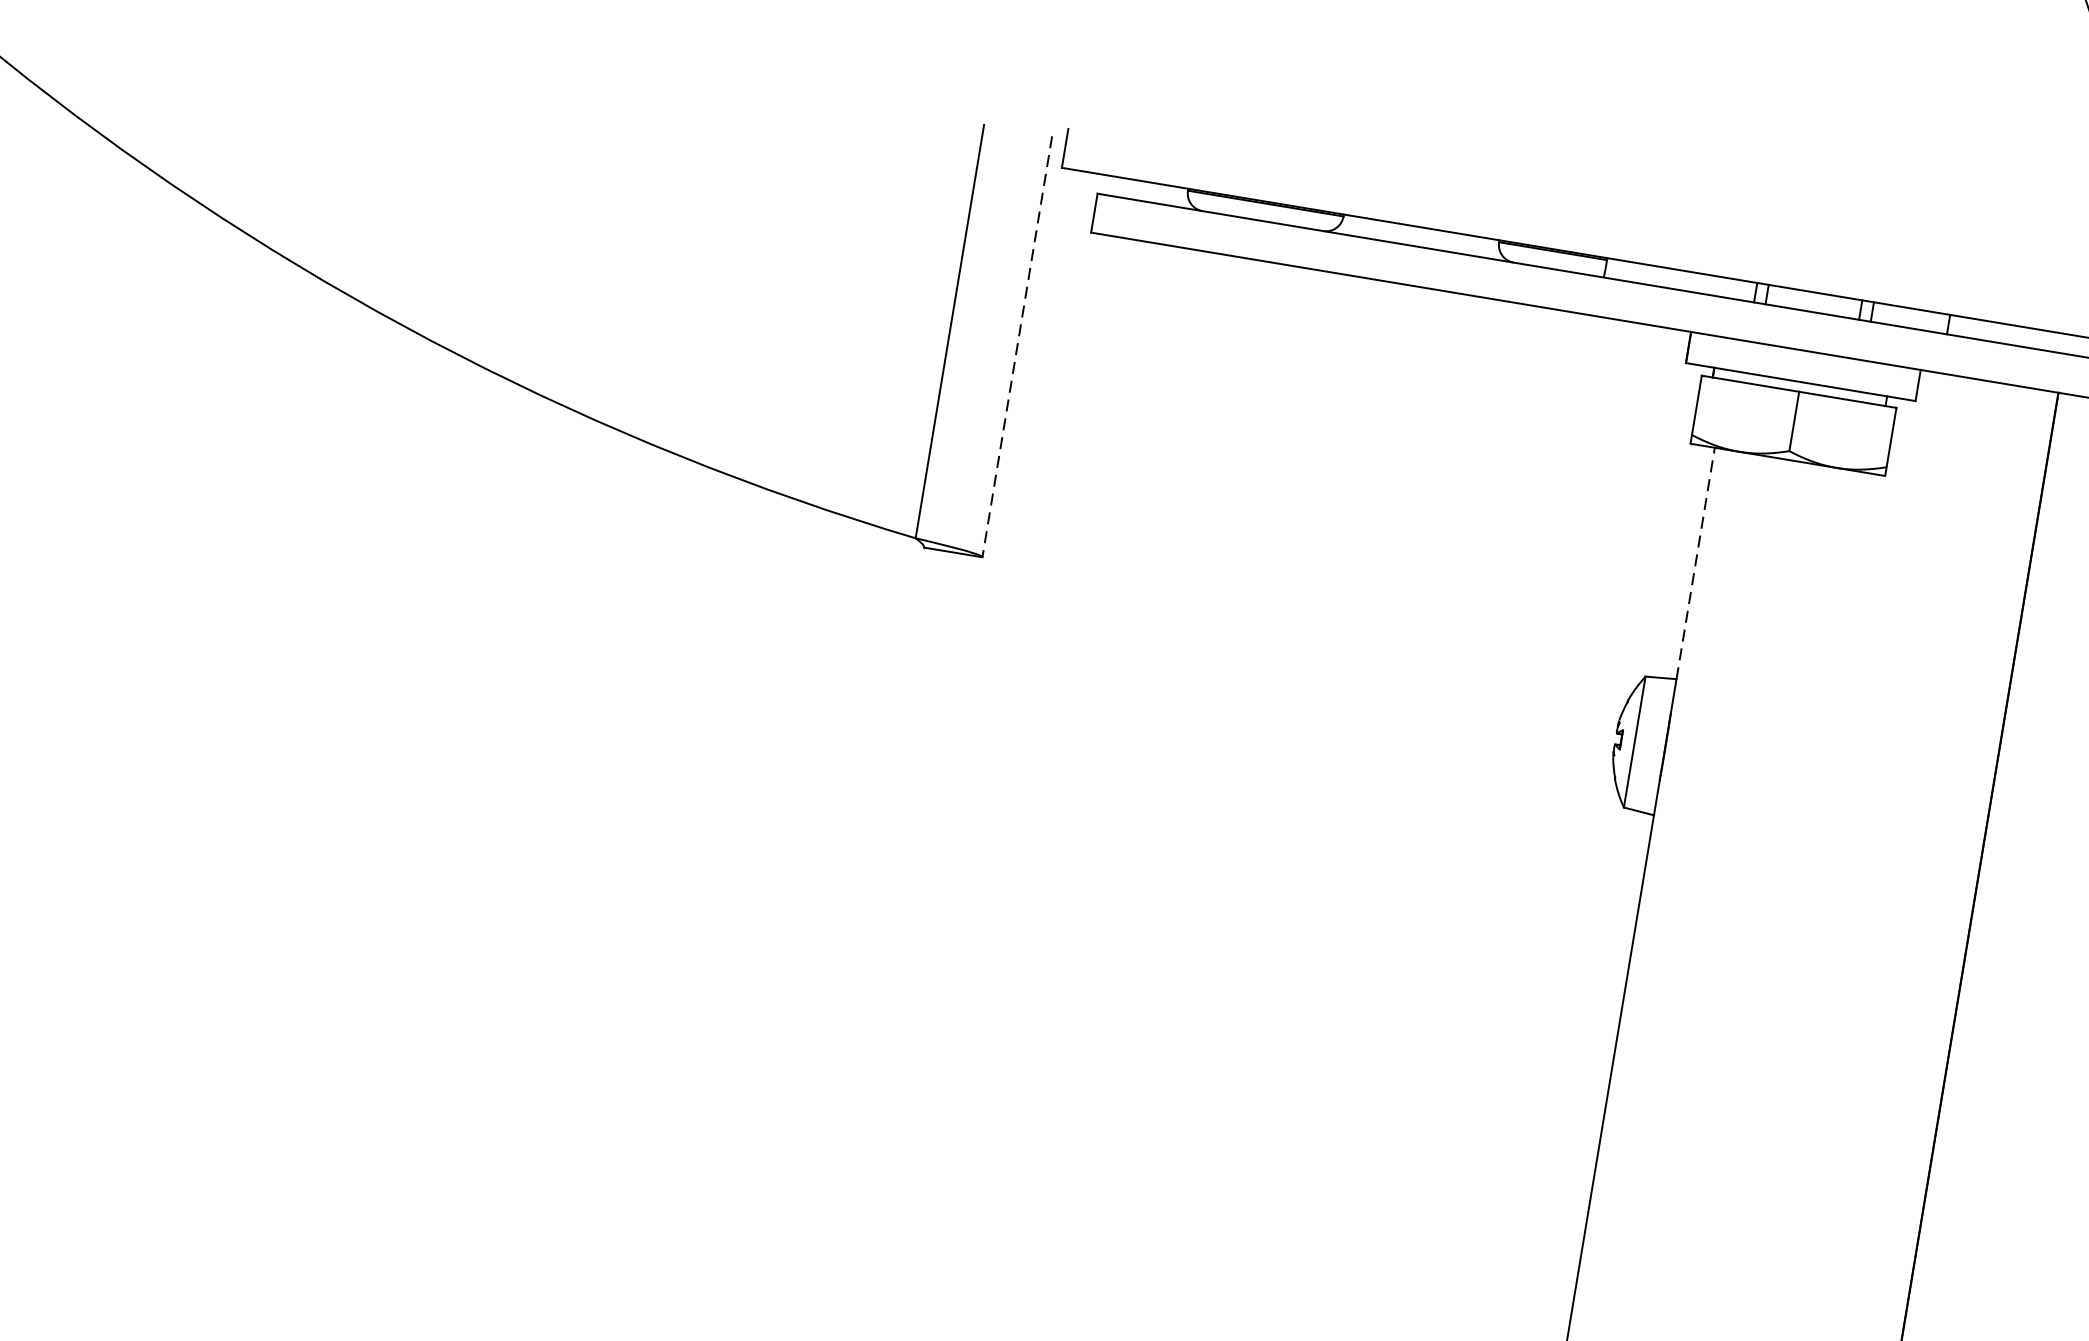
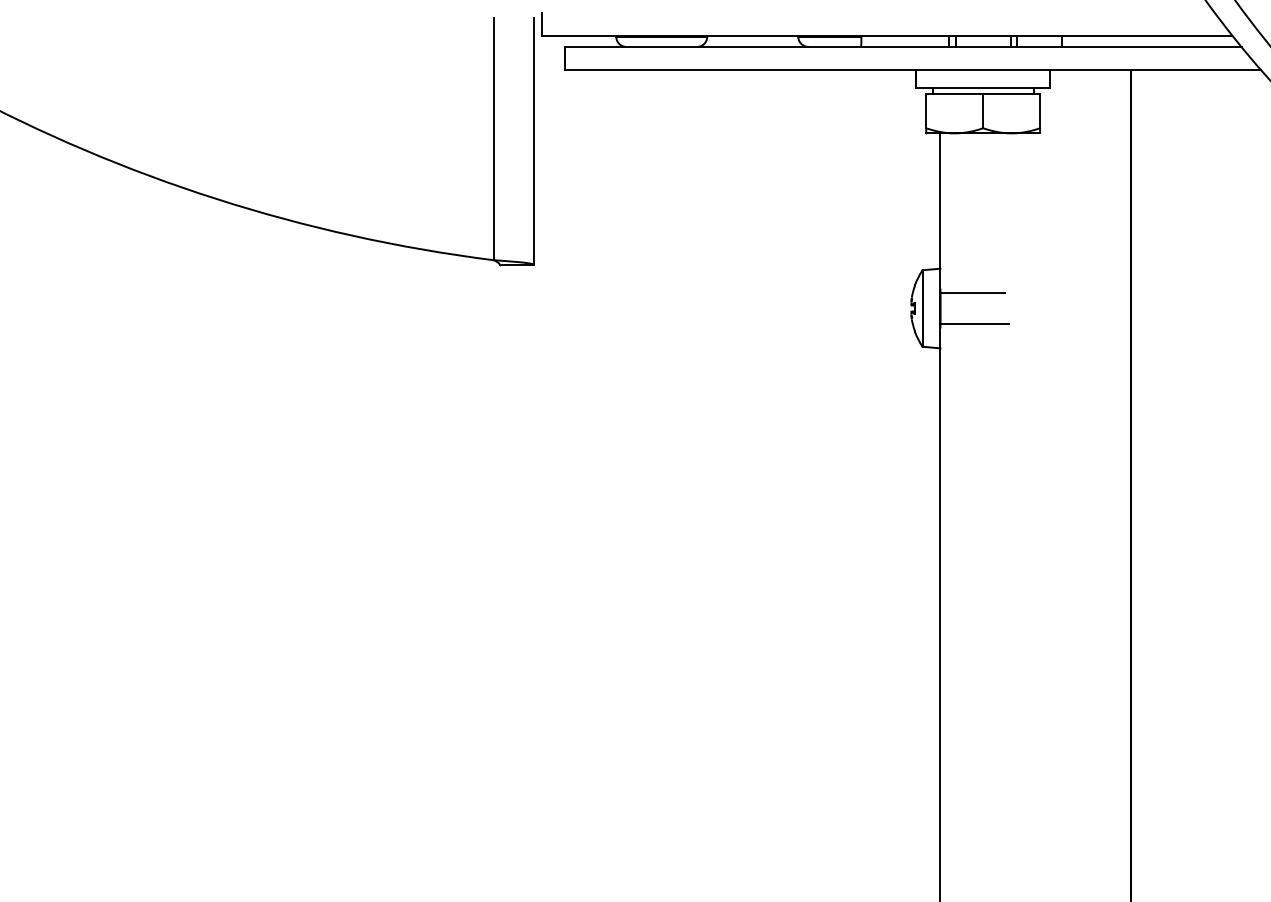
line: (1016, 348) -> (533, 142), dashed -> solid
line: (1695, 564) -> (940, 201), dashed -> solid
line: (1724, 730) -> (972, 293), added
line: (1719, 782) -> (974, 323), added

